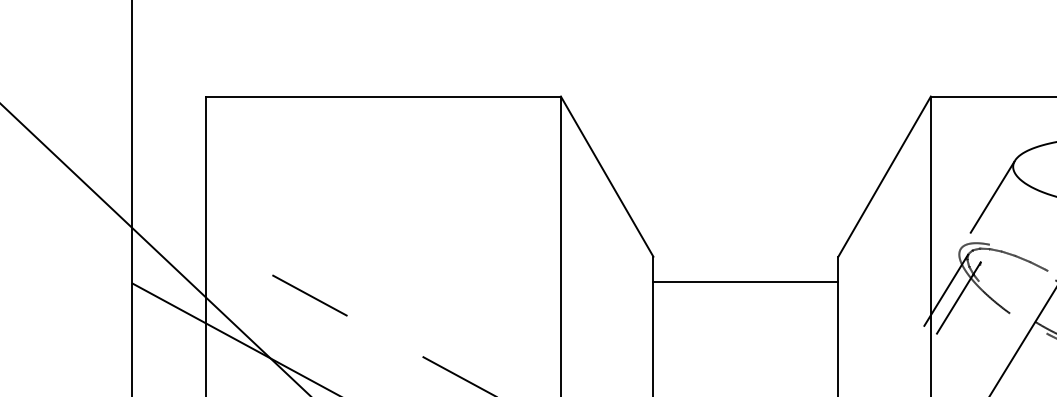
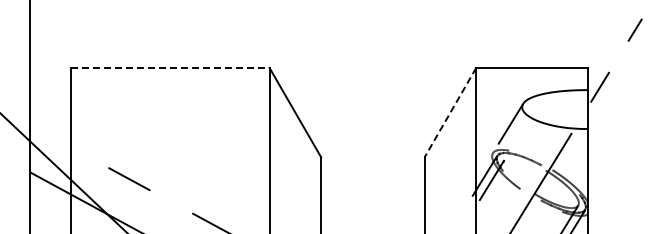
line: (383, 95) -> (170, 67), solid -> dashed
line: (884, 176) -> (450, 112), solid -> dashed
line: (745, 281) -> (372, 171), removed

